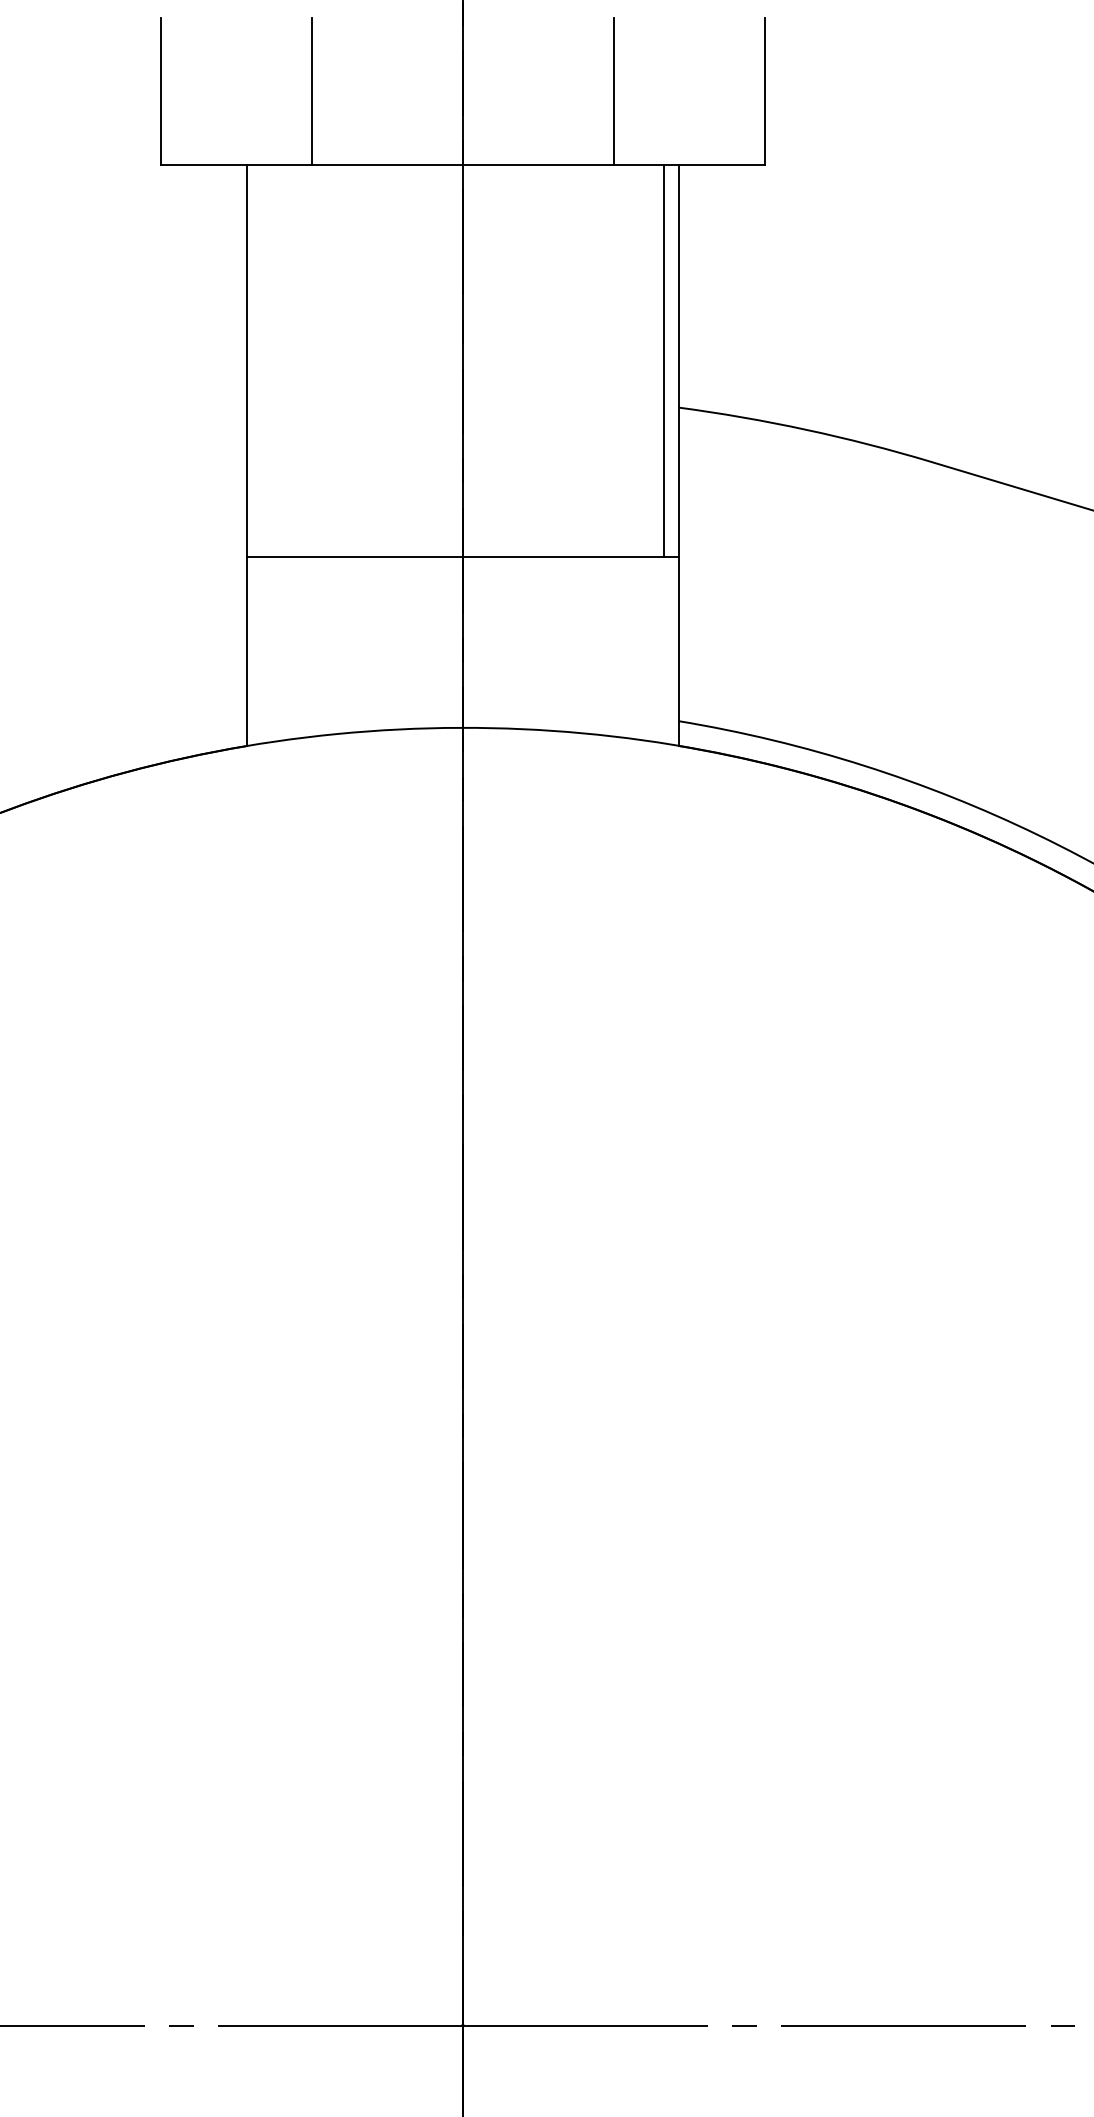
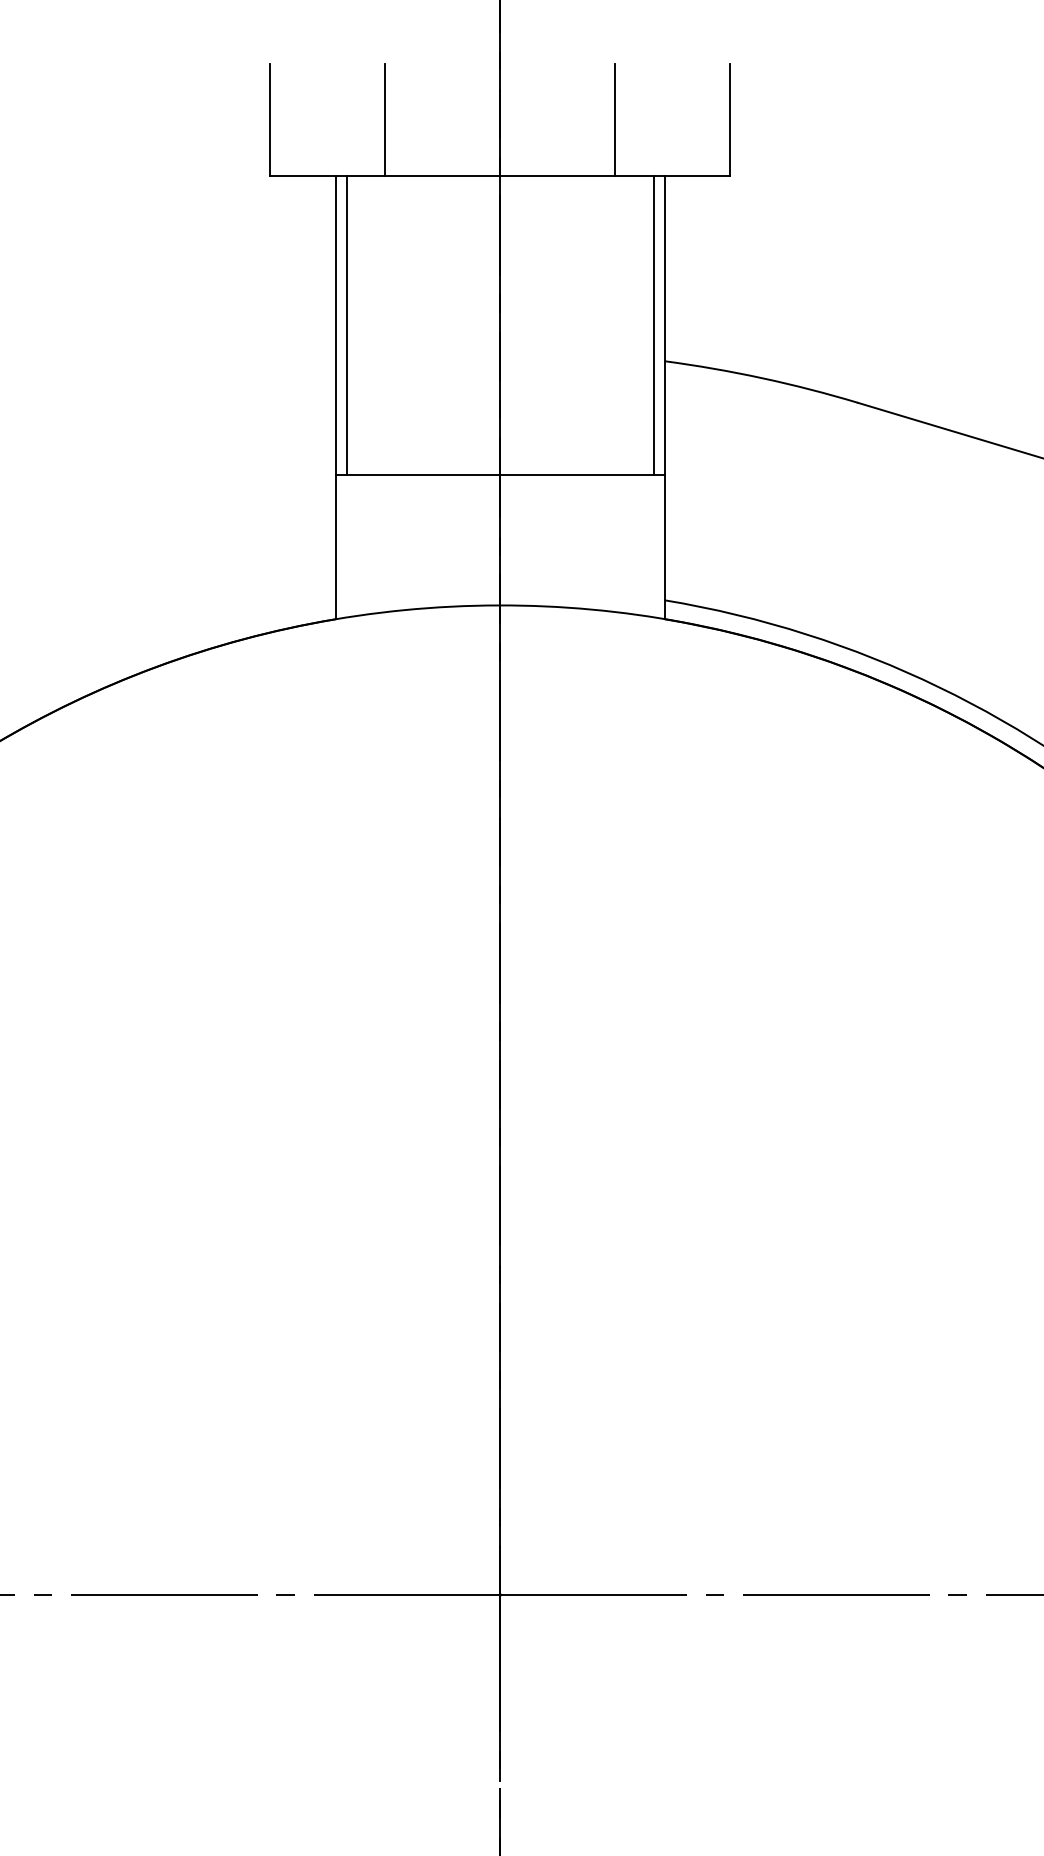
line: (262, 360) -> (347, 325), added

